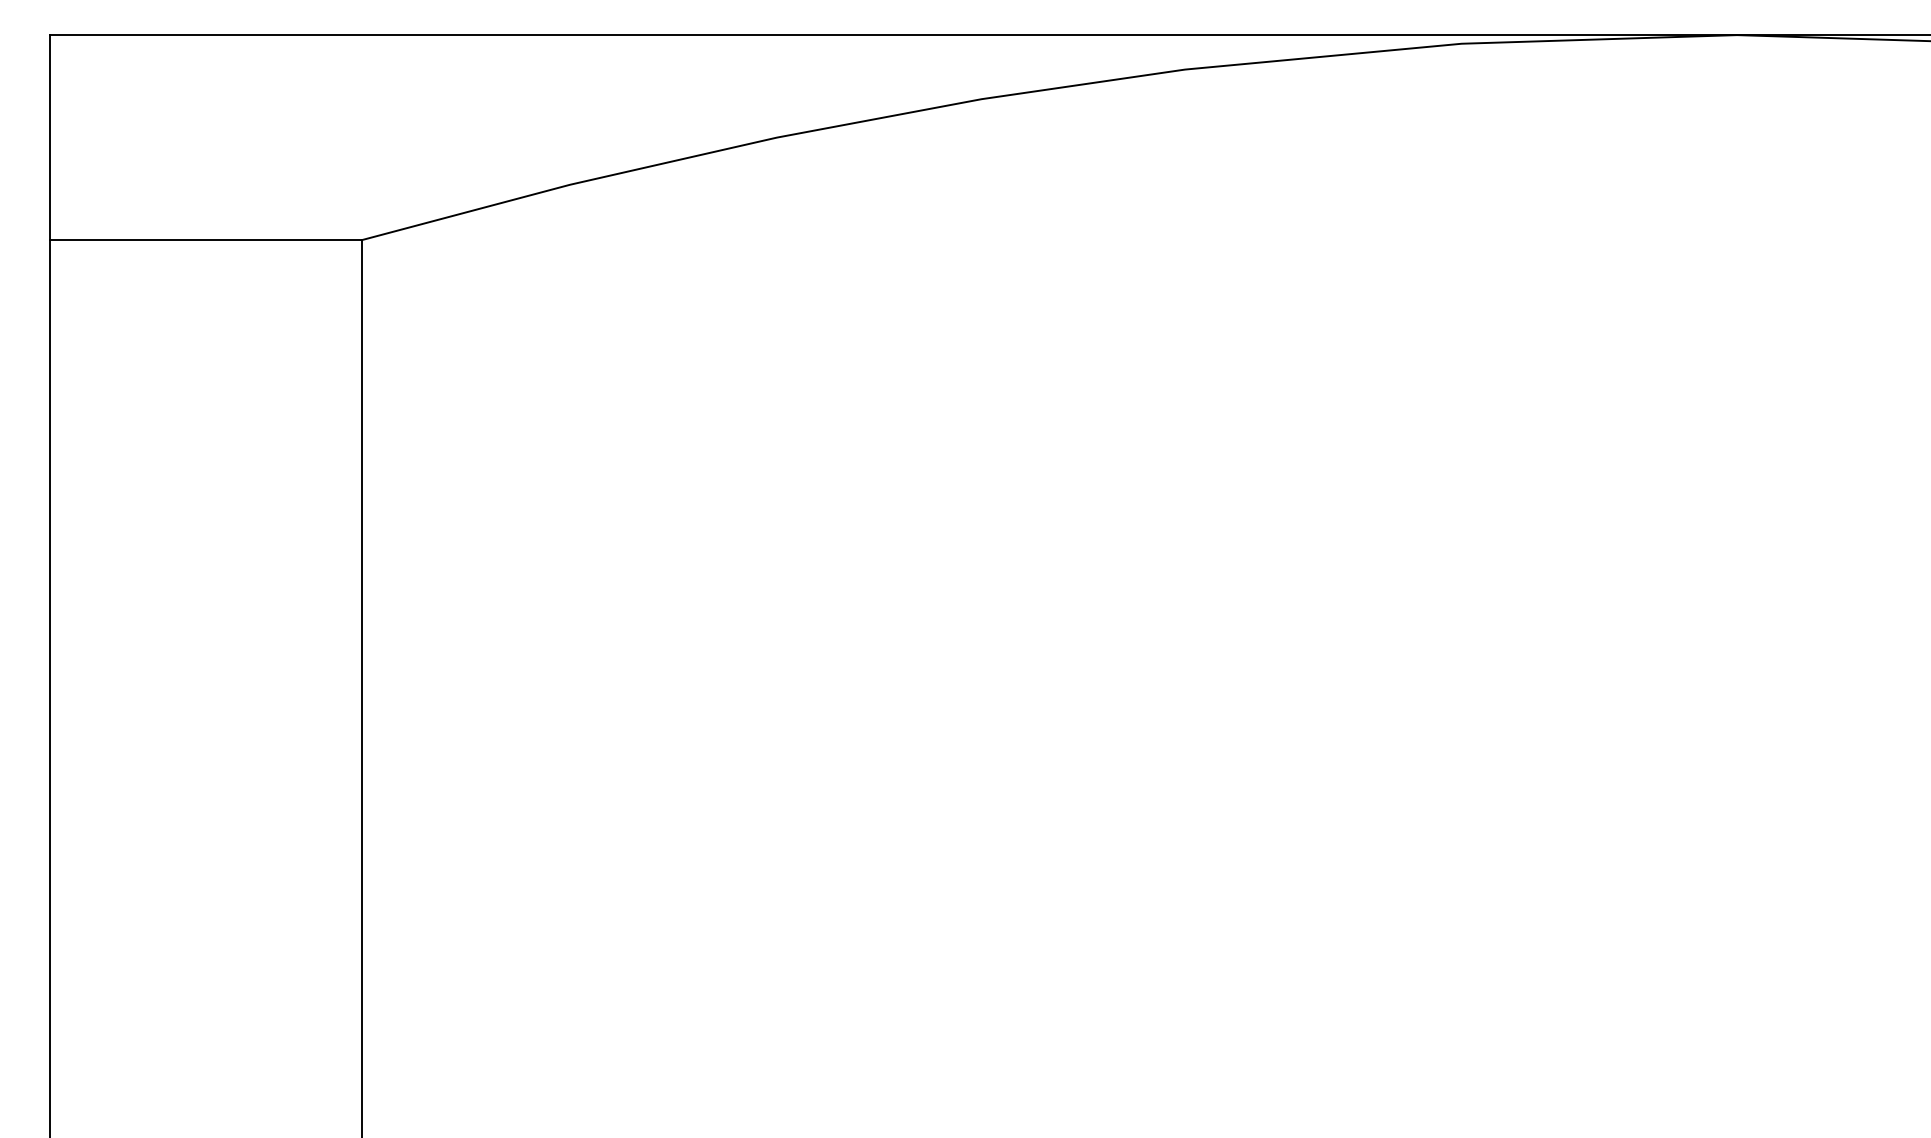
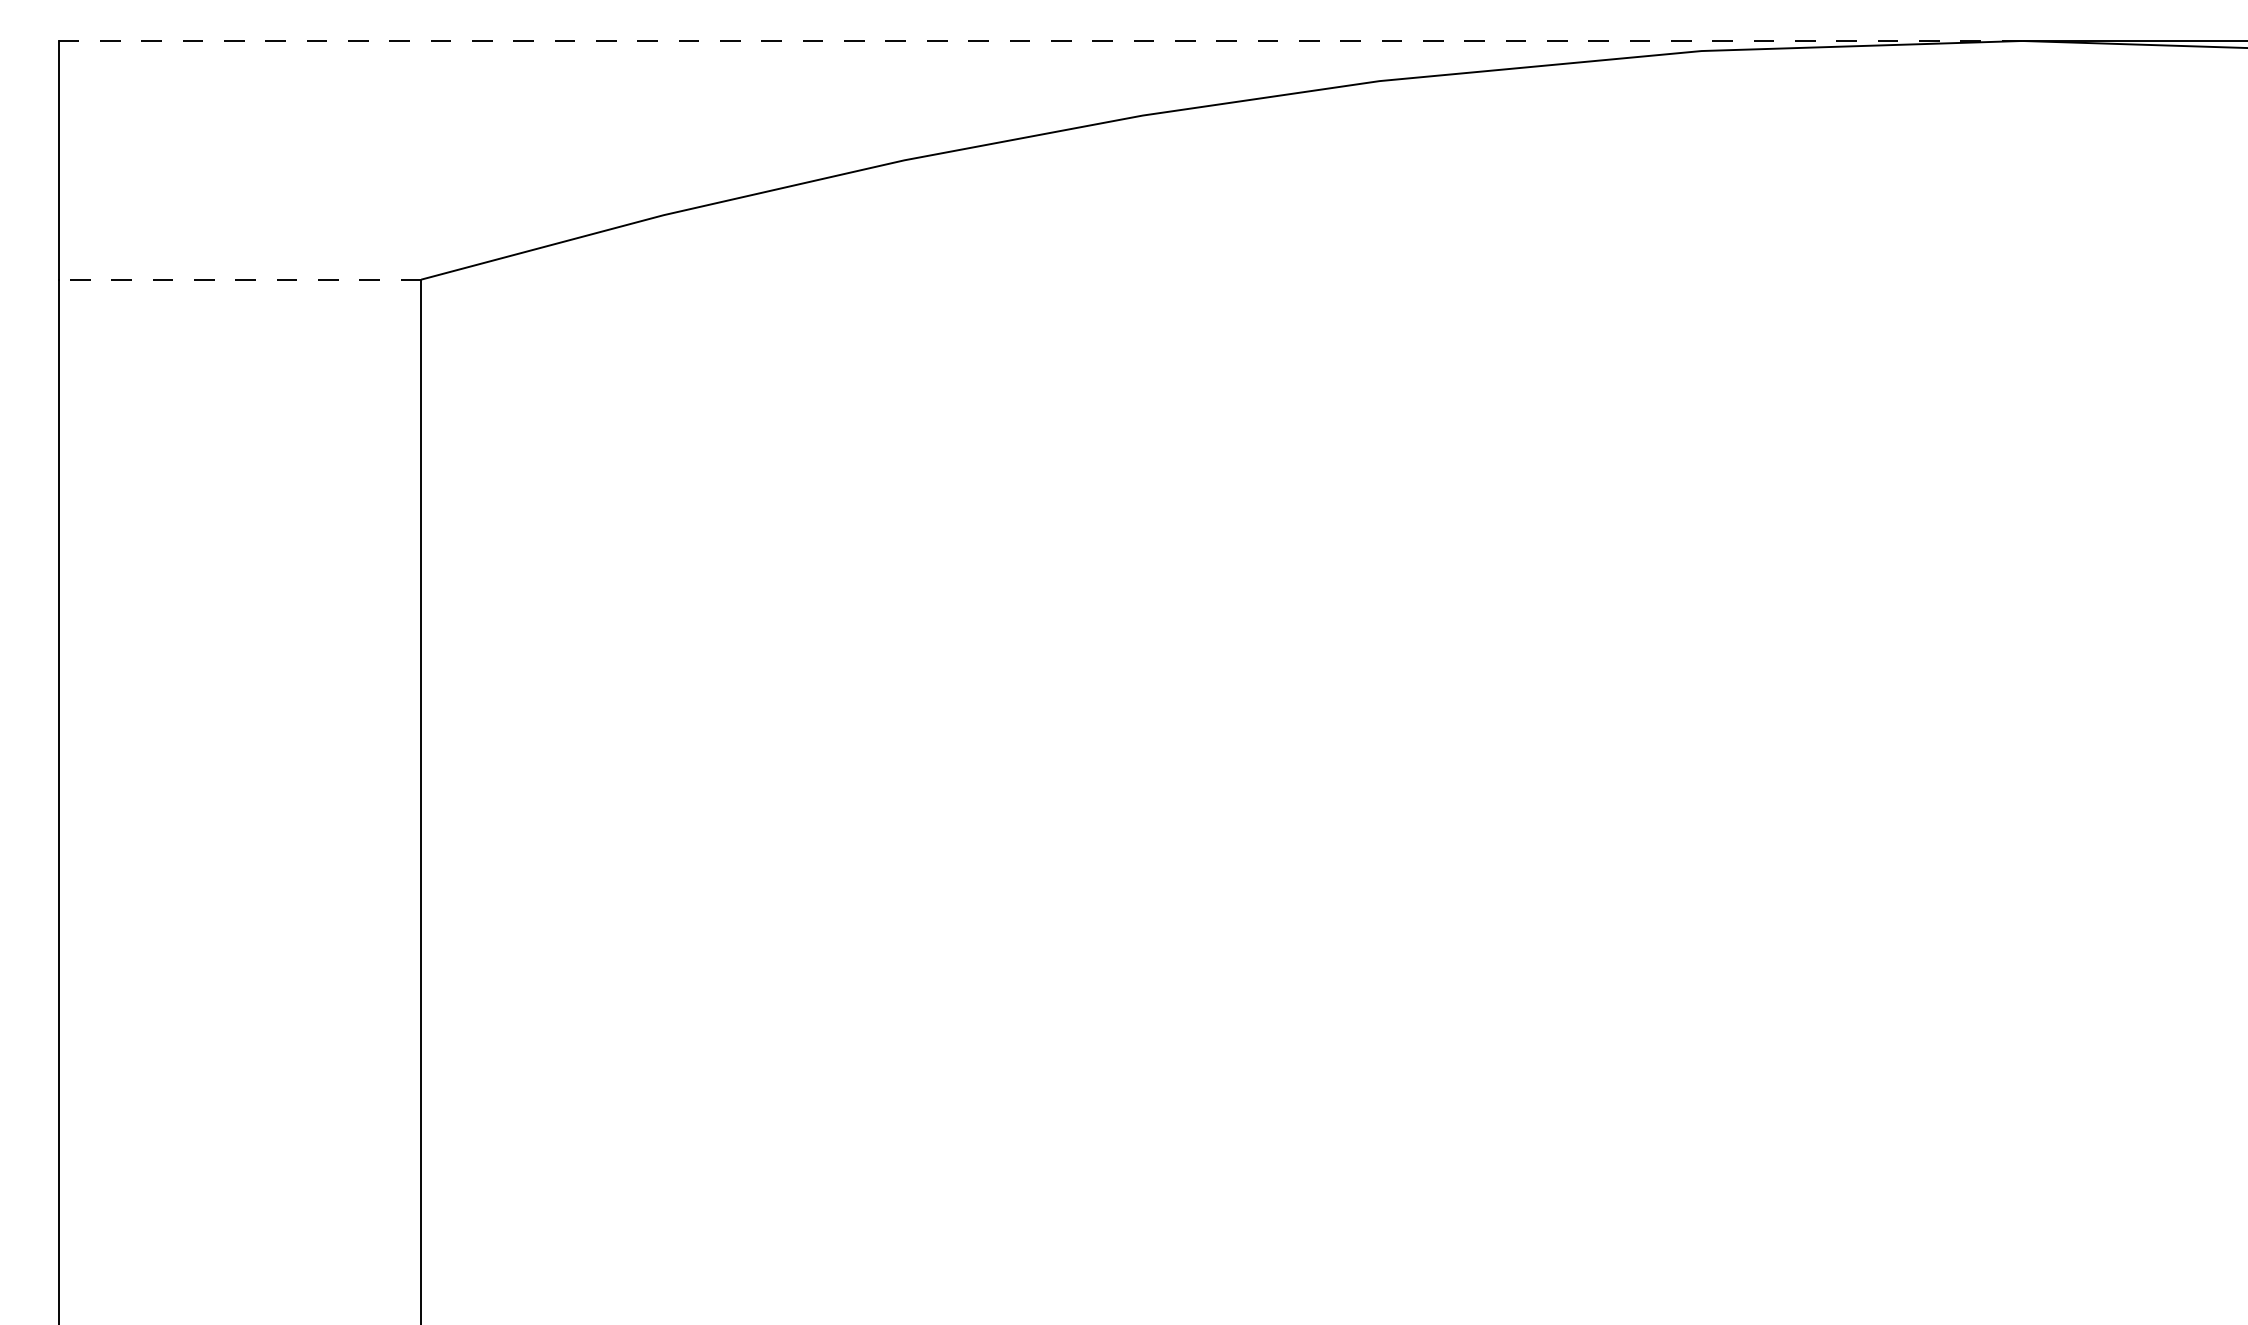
line: (893, 34) -> (1040, 40), solid -> dashed
line: (205, 240) -> (239, 279), solid -> dashed

